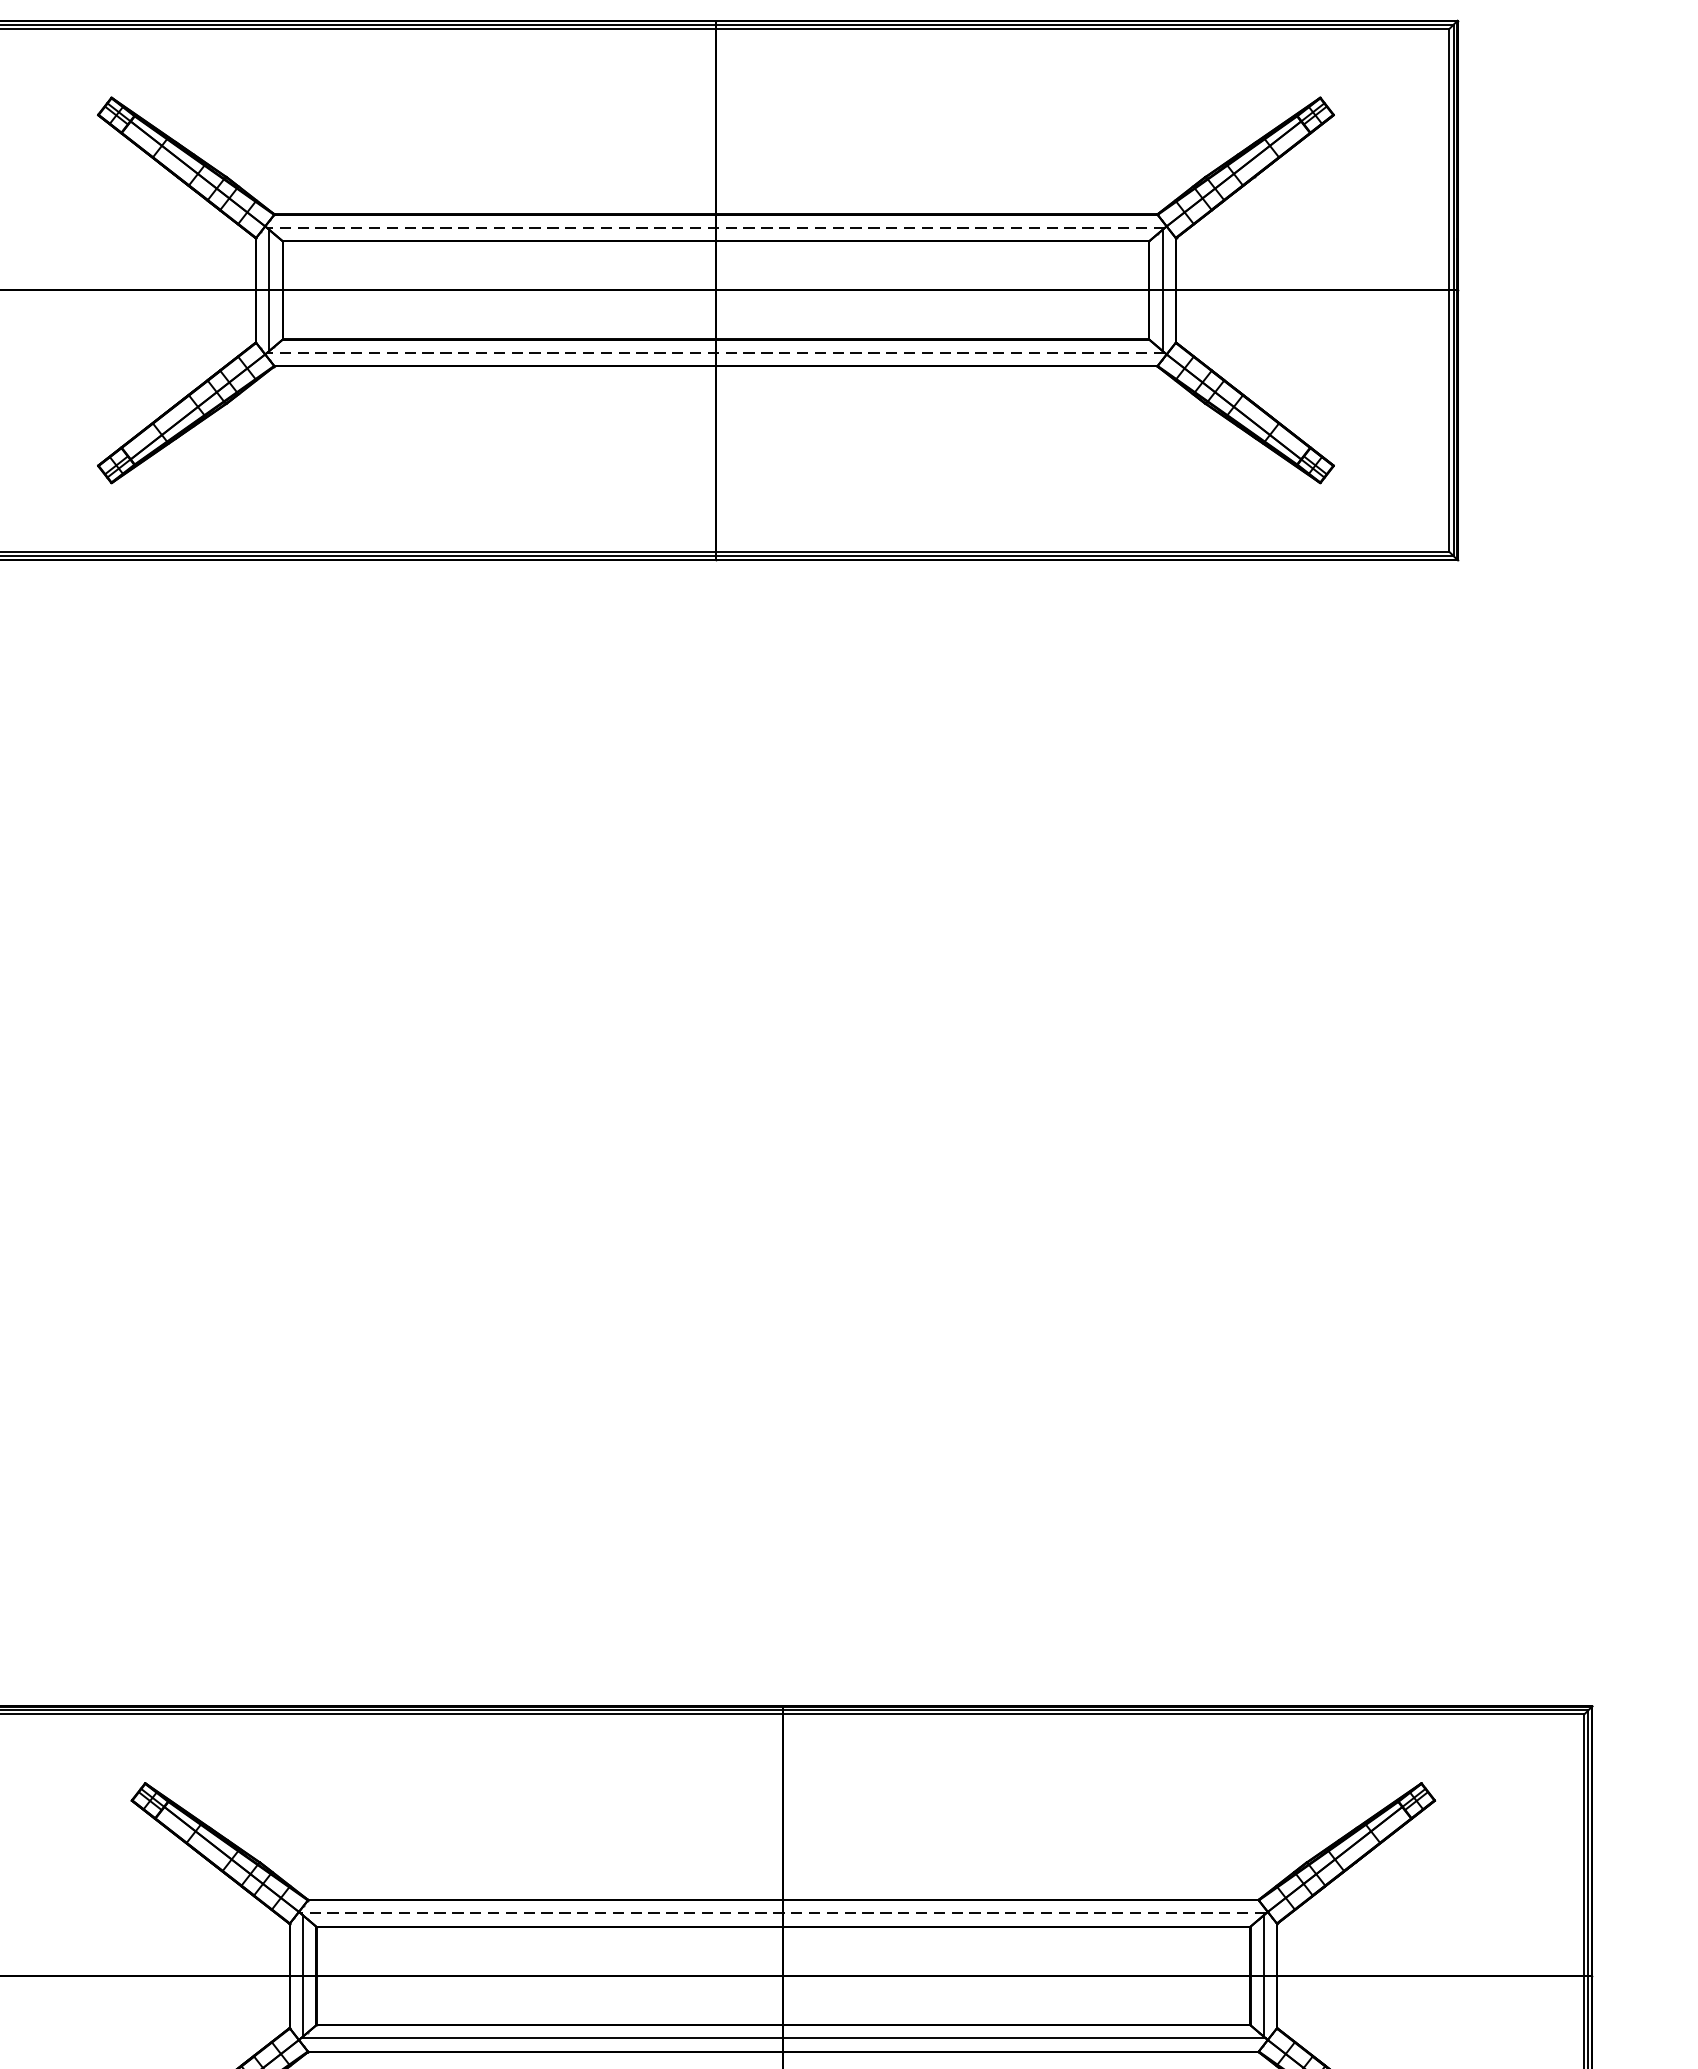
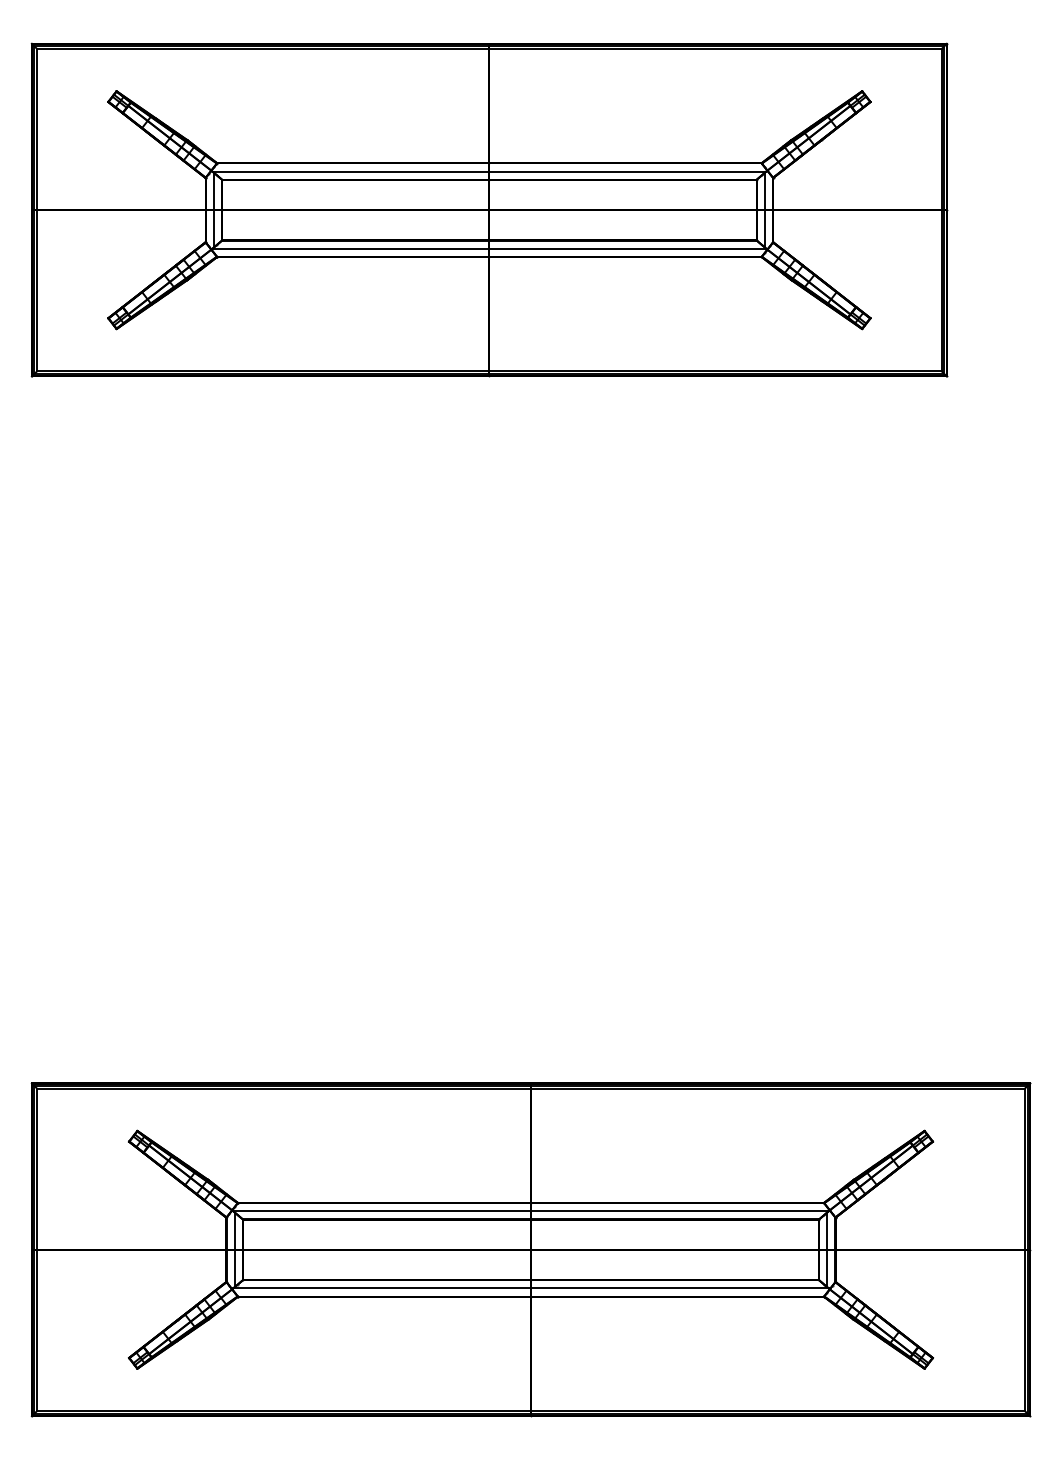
line: (716, 227) -> (489, 171), dashed -> solid
line: (716, 352) -> (489, 248), dashed -> solid
line: (784, 1913) -> (531, 1211), dashed -> solid

